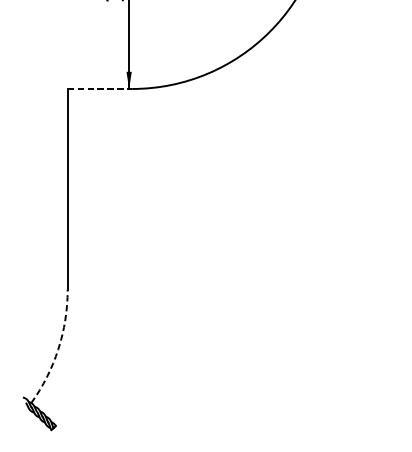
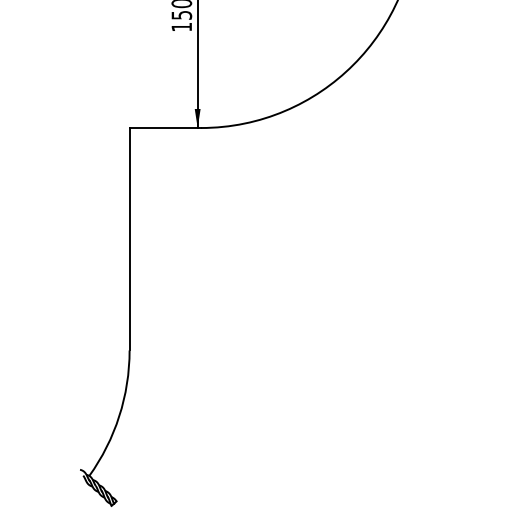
line: (100, 89) -> (165, 128), dashed -> solid
arc: (58, 349) -> (119, 416), dashed -> solid

